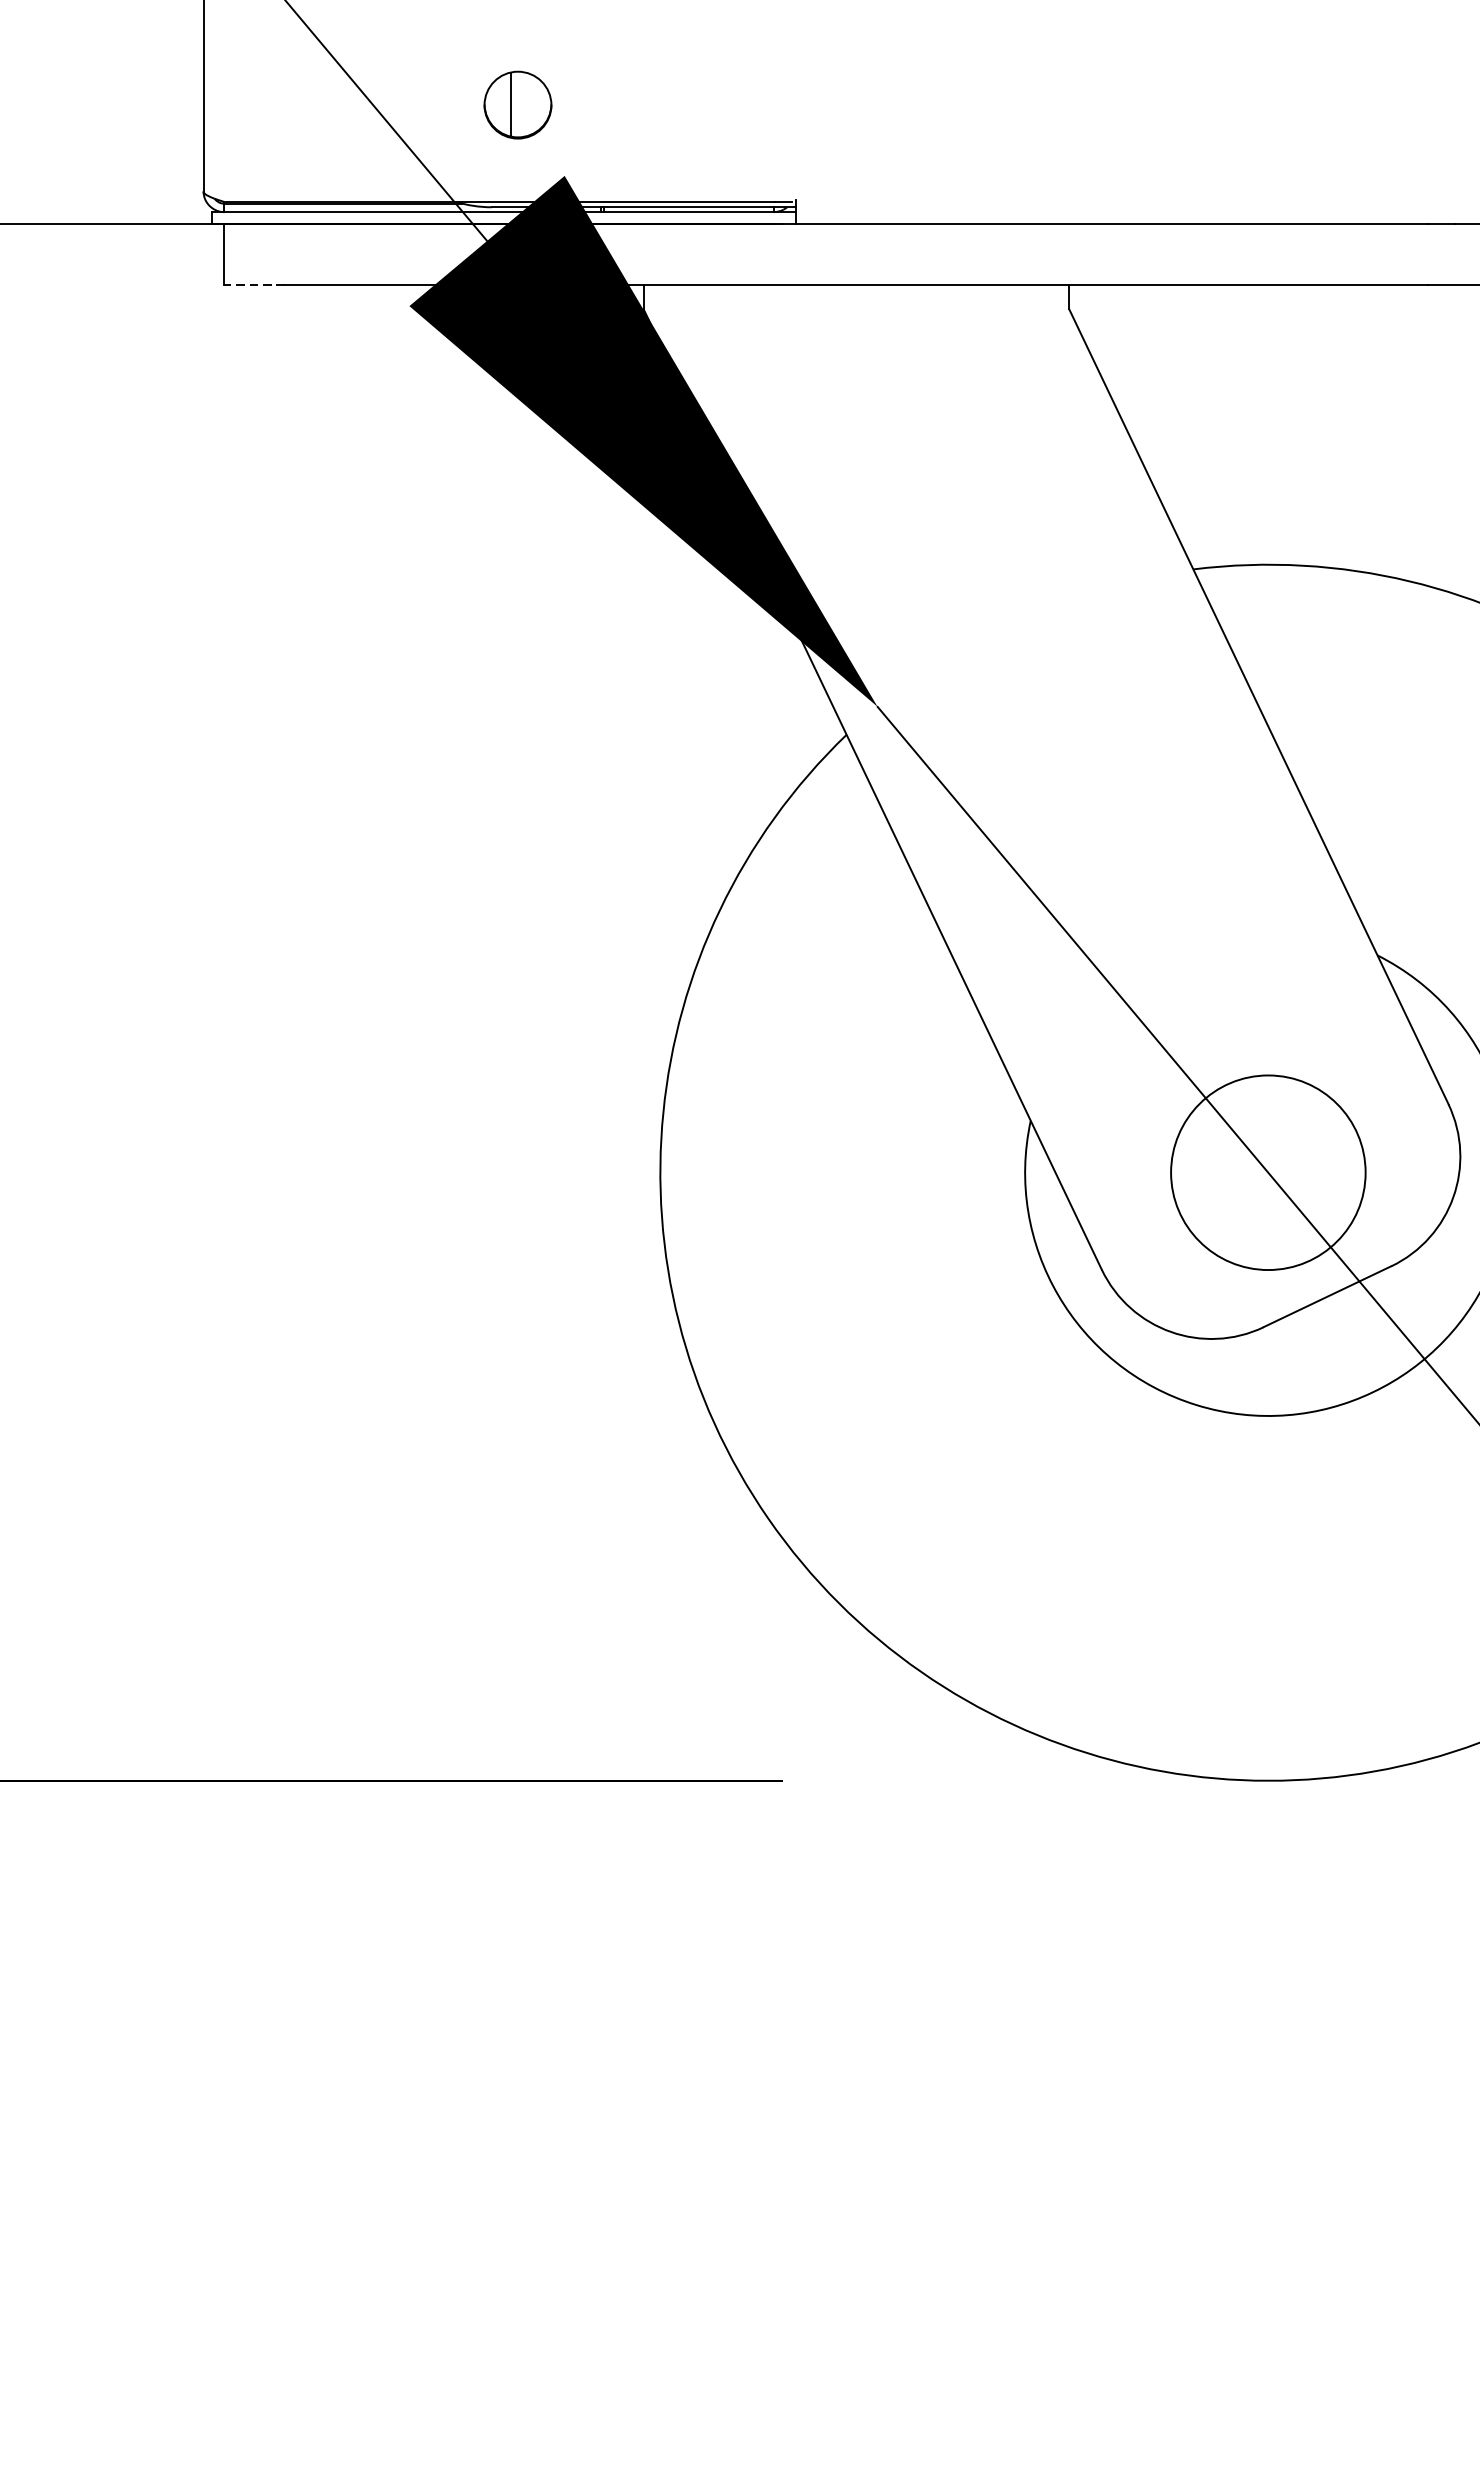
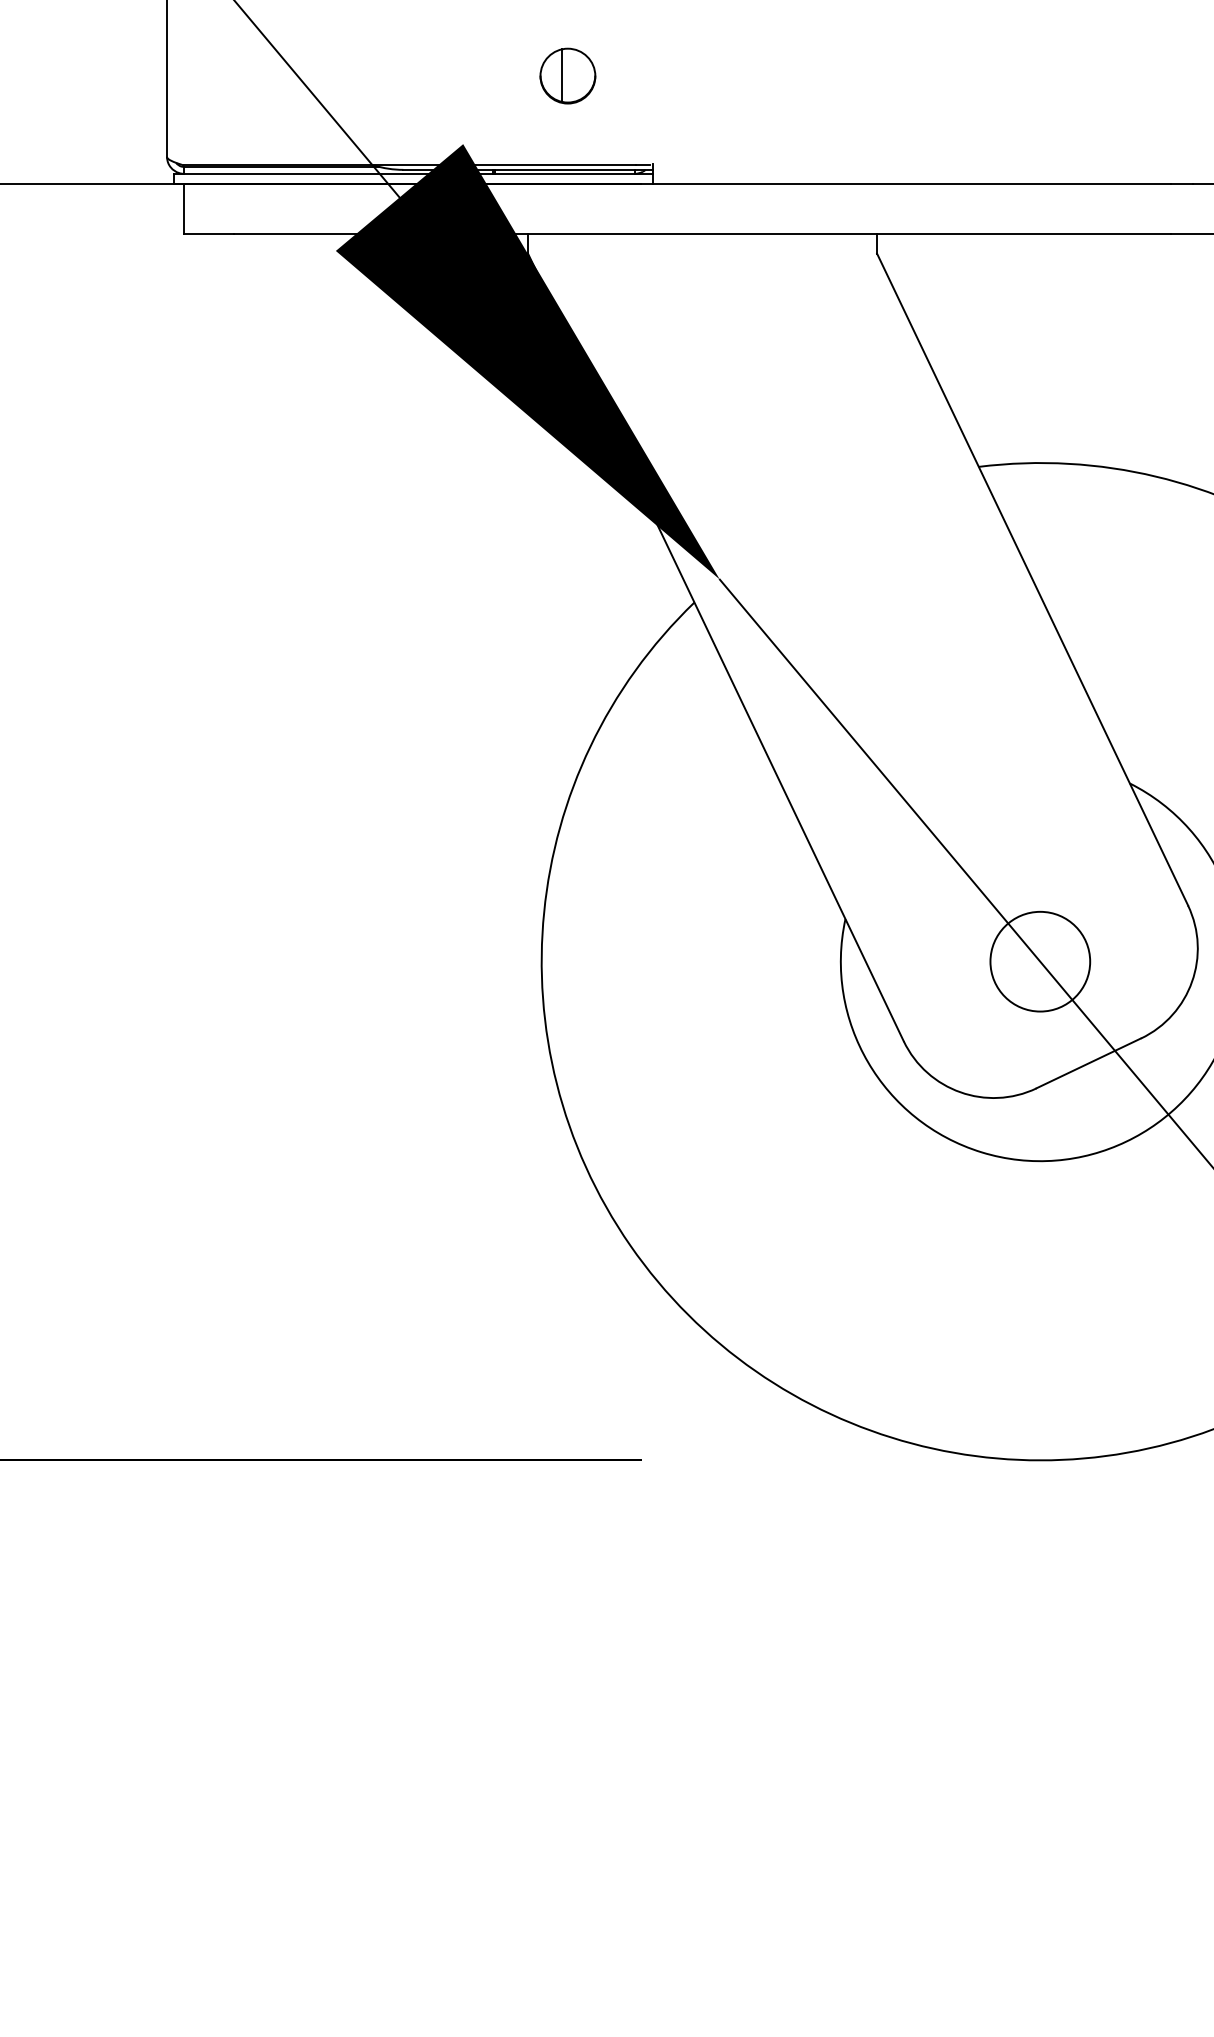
part: (517, 104) -> (567, 75), moved
line: (254, 284) -> (208, 233), dashed -> solid
circle: (1268, 1172) -> (1040, 961), size x0.62

